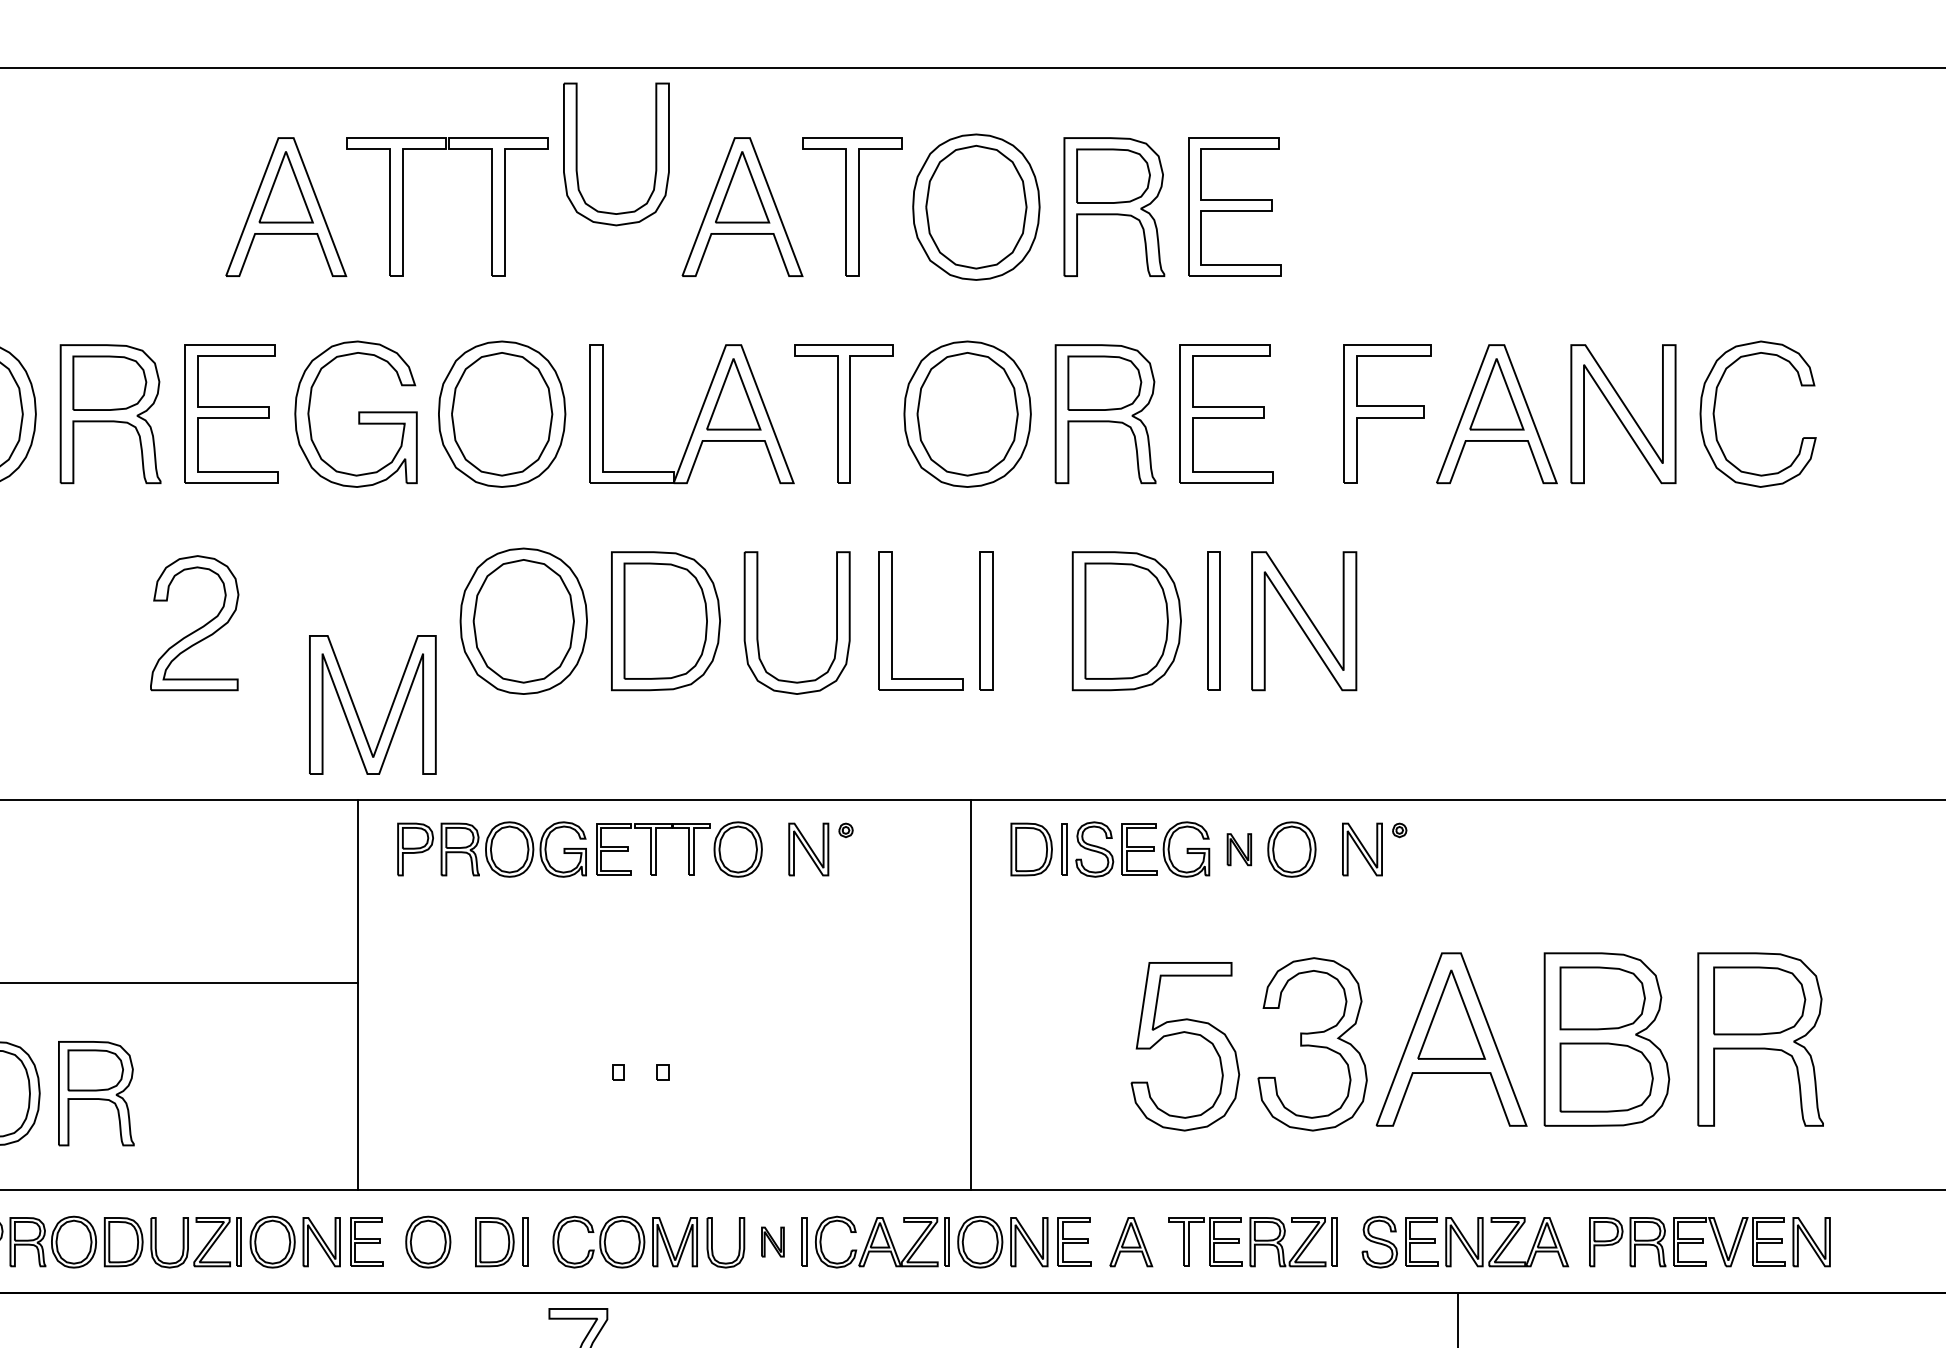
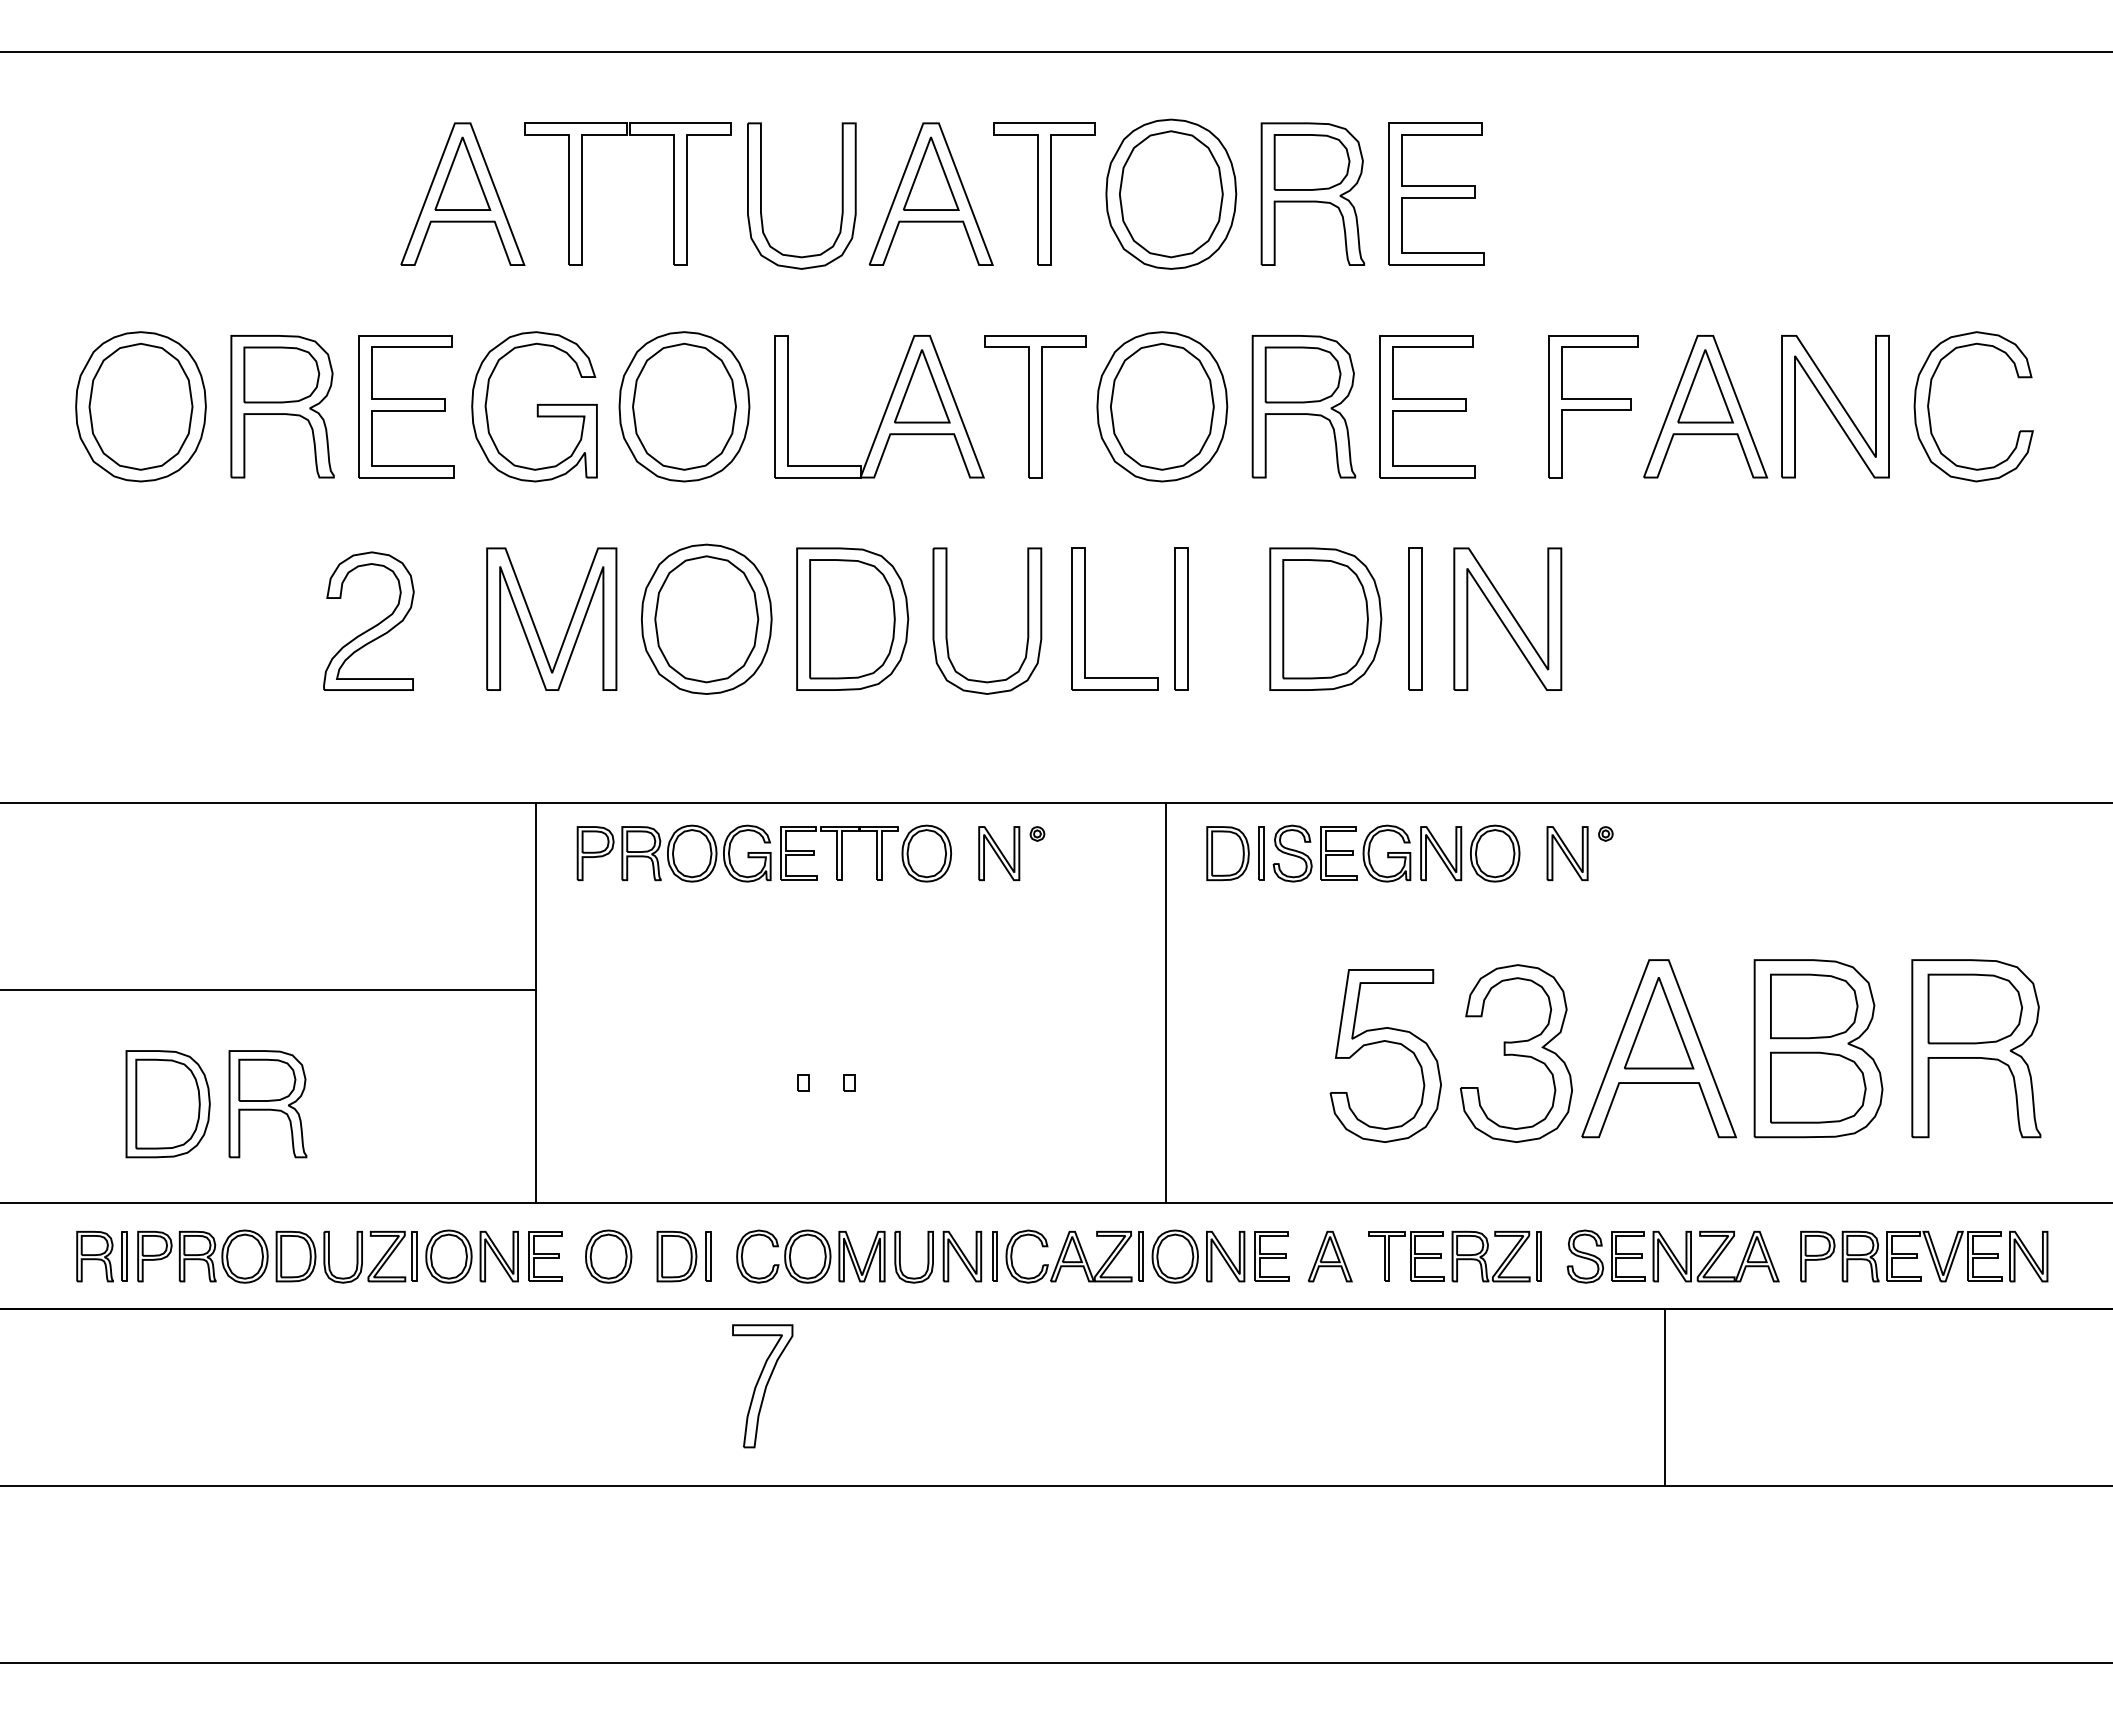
part: (577, 153) -> (761, 195), moved
part: (356, 708) -> (534, 622), moved
part: (1239, 849) -> (1441, 853), size x1.67
part: (772, 1242) -> (962, 1256), size x1.67

